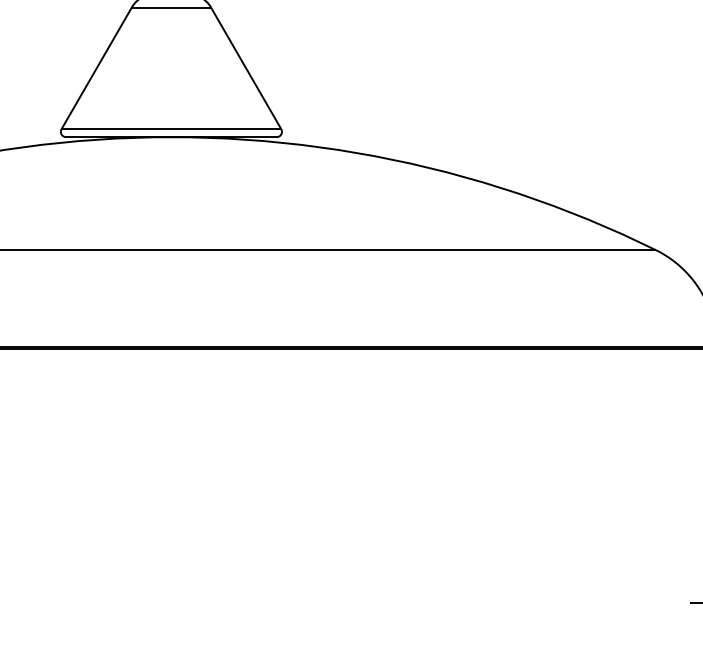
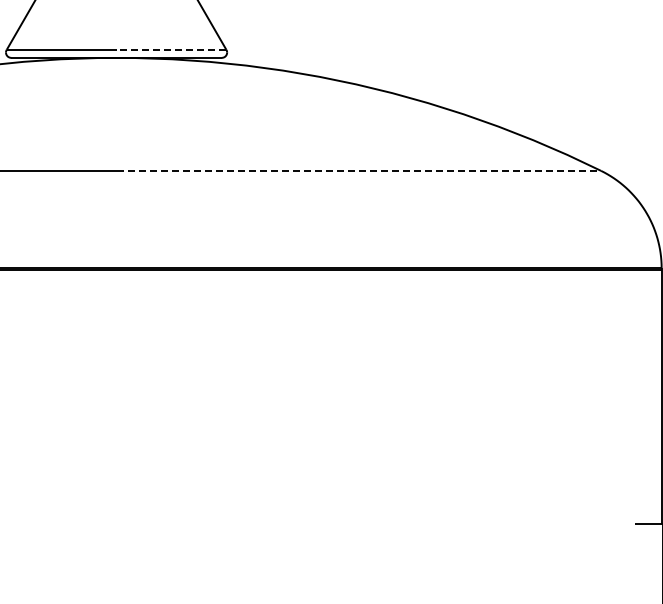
line: (226, 129) -> (171, 50), solid -> dashed
line: (414, 250) -> (359, 171), solid -> dashed

